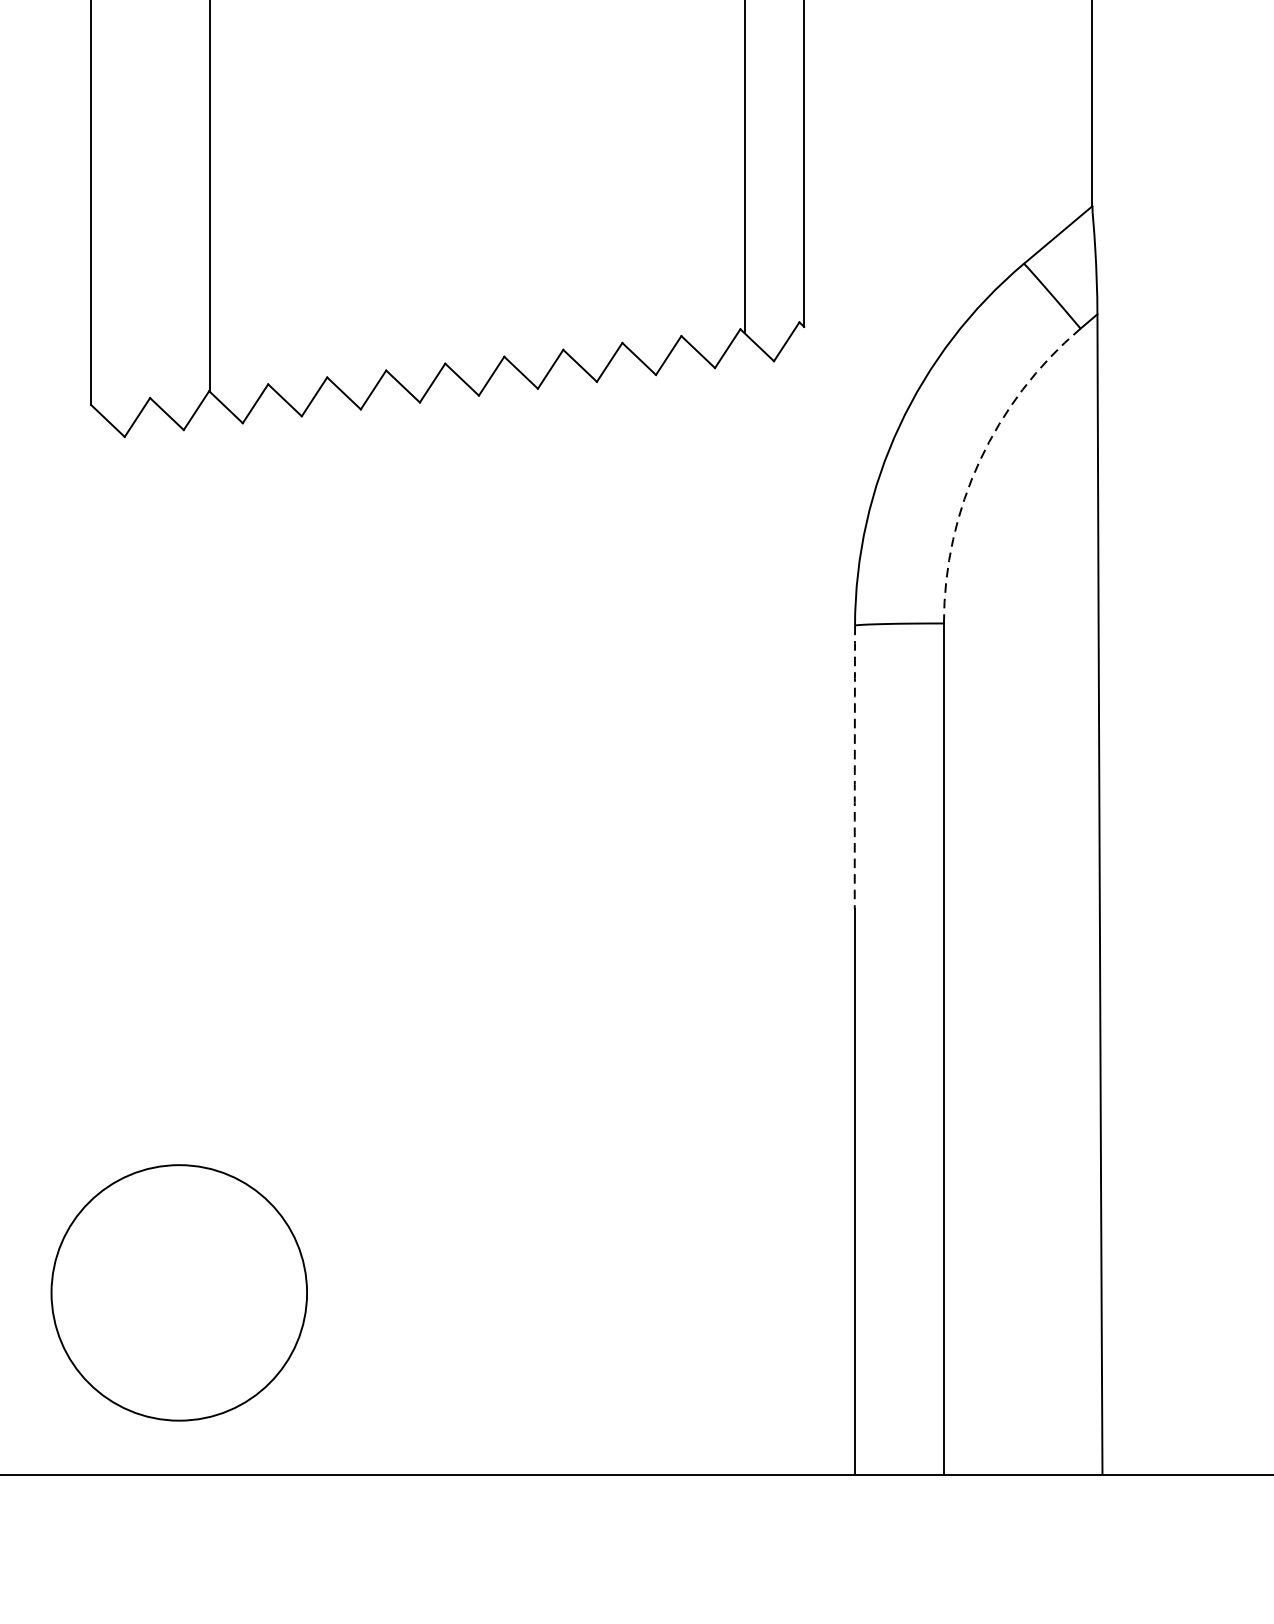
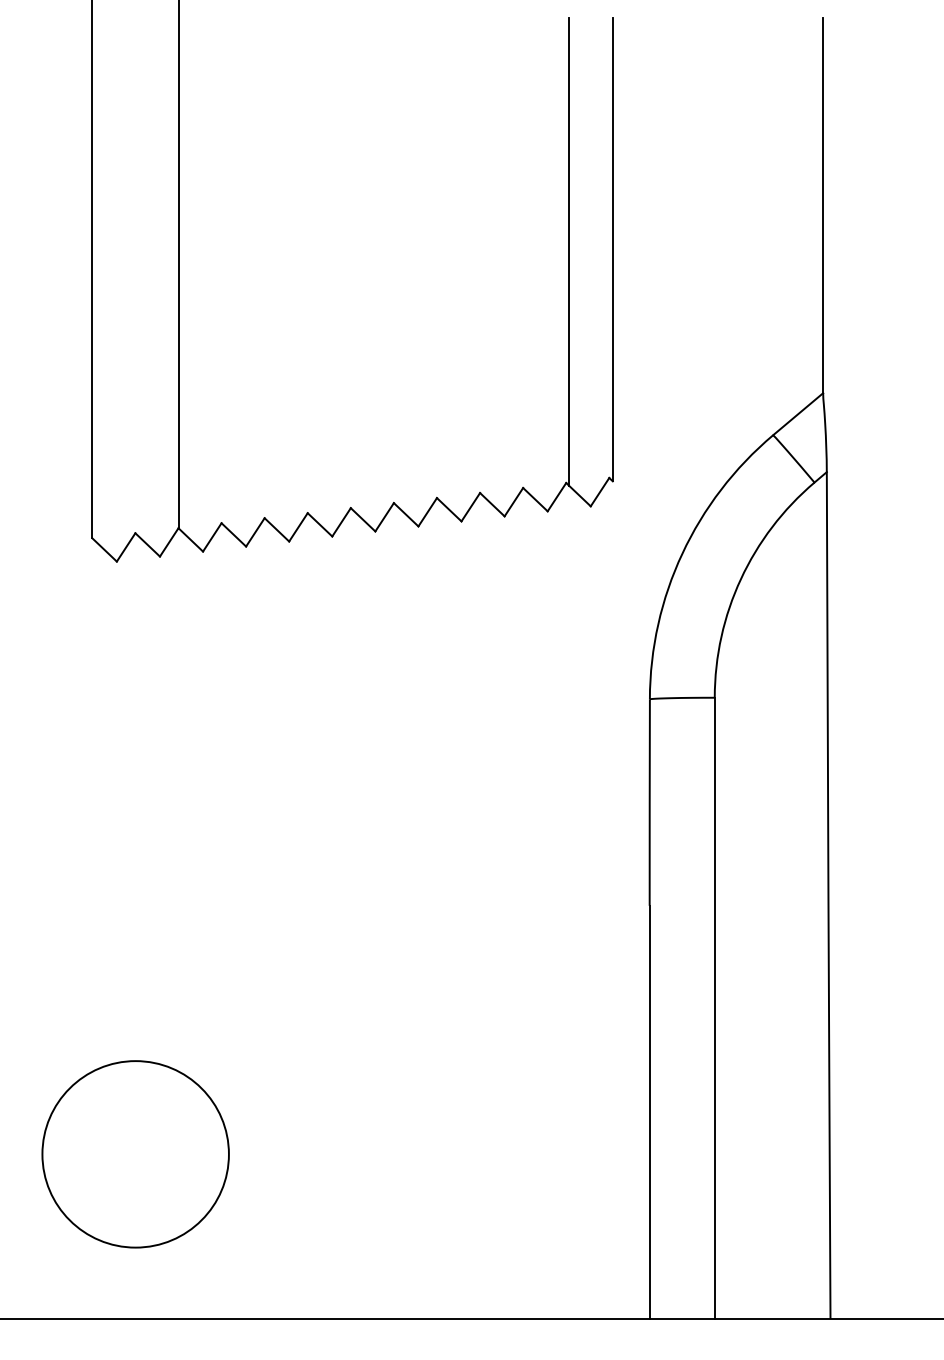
arc: (979, 461) -> (740, 579), dashed -> solid
arc: (854, 766) -> (649, 802), dashed -> solid
circle: (179, 1293) -> (135, 1154), moved

